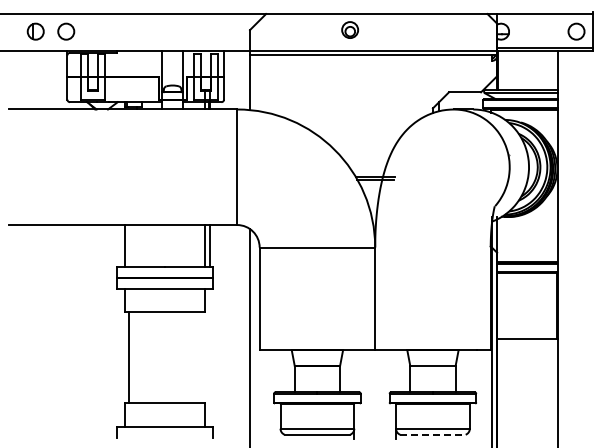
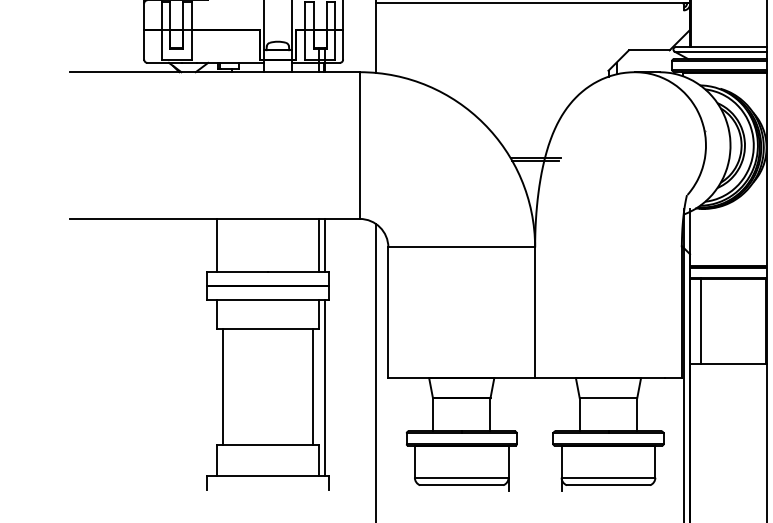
line: (505, 305) -> (700, 321), added
line: (199, 357) -> (311, 387), added
line: (209, 358) -> (324, 388), added
line: (432, 434) -> (607, 485), dashed -> solid

